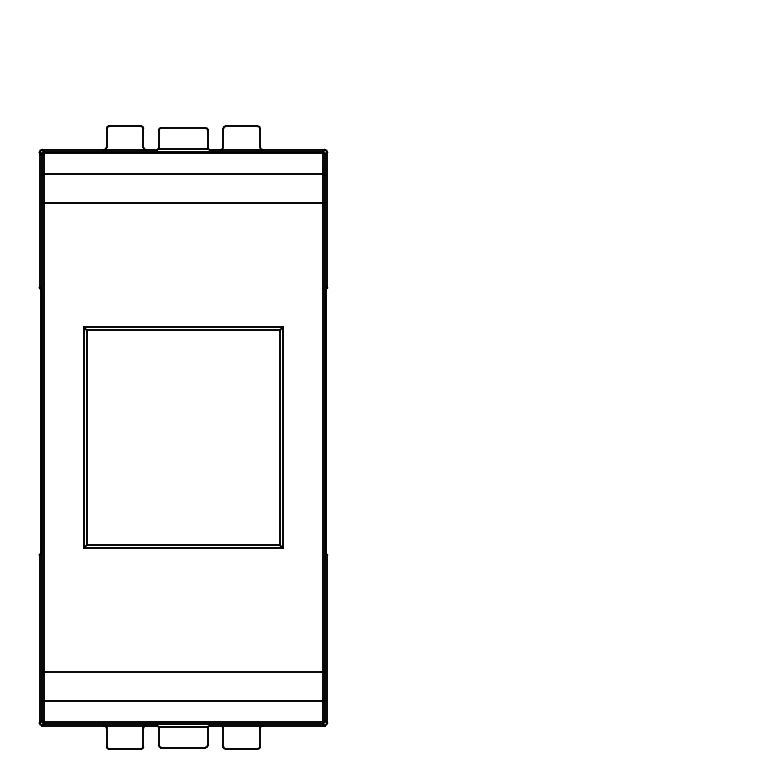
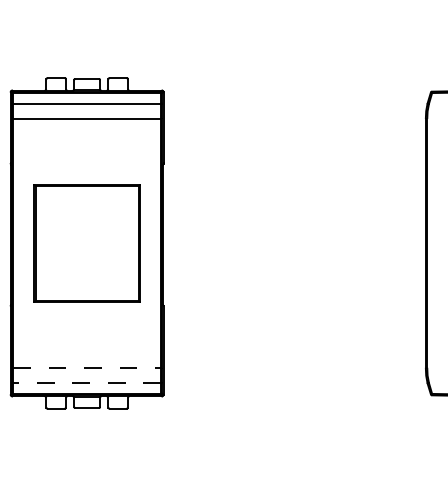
line: (183, 671) -> (87, 367), solid -> dashed
line: (183, 701) -> (87, 383), solid -> dashed

